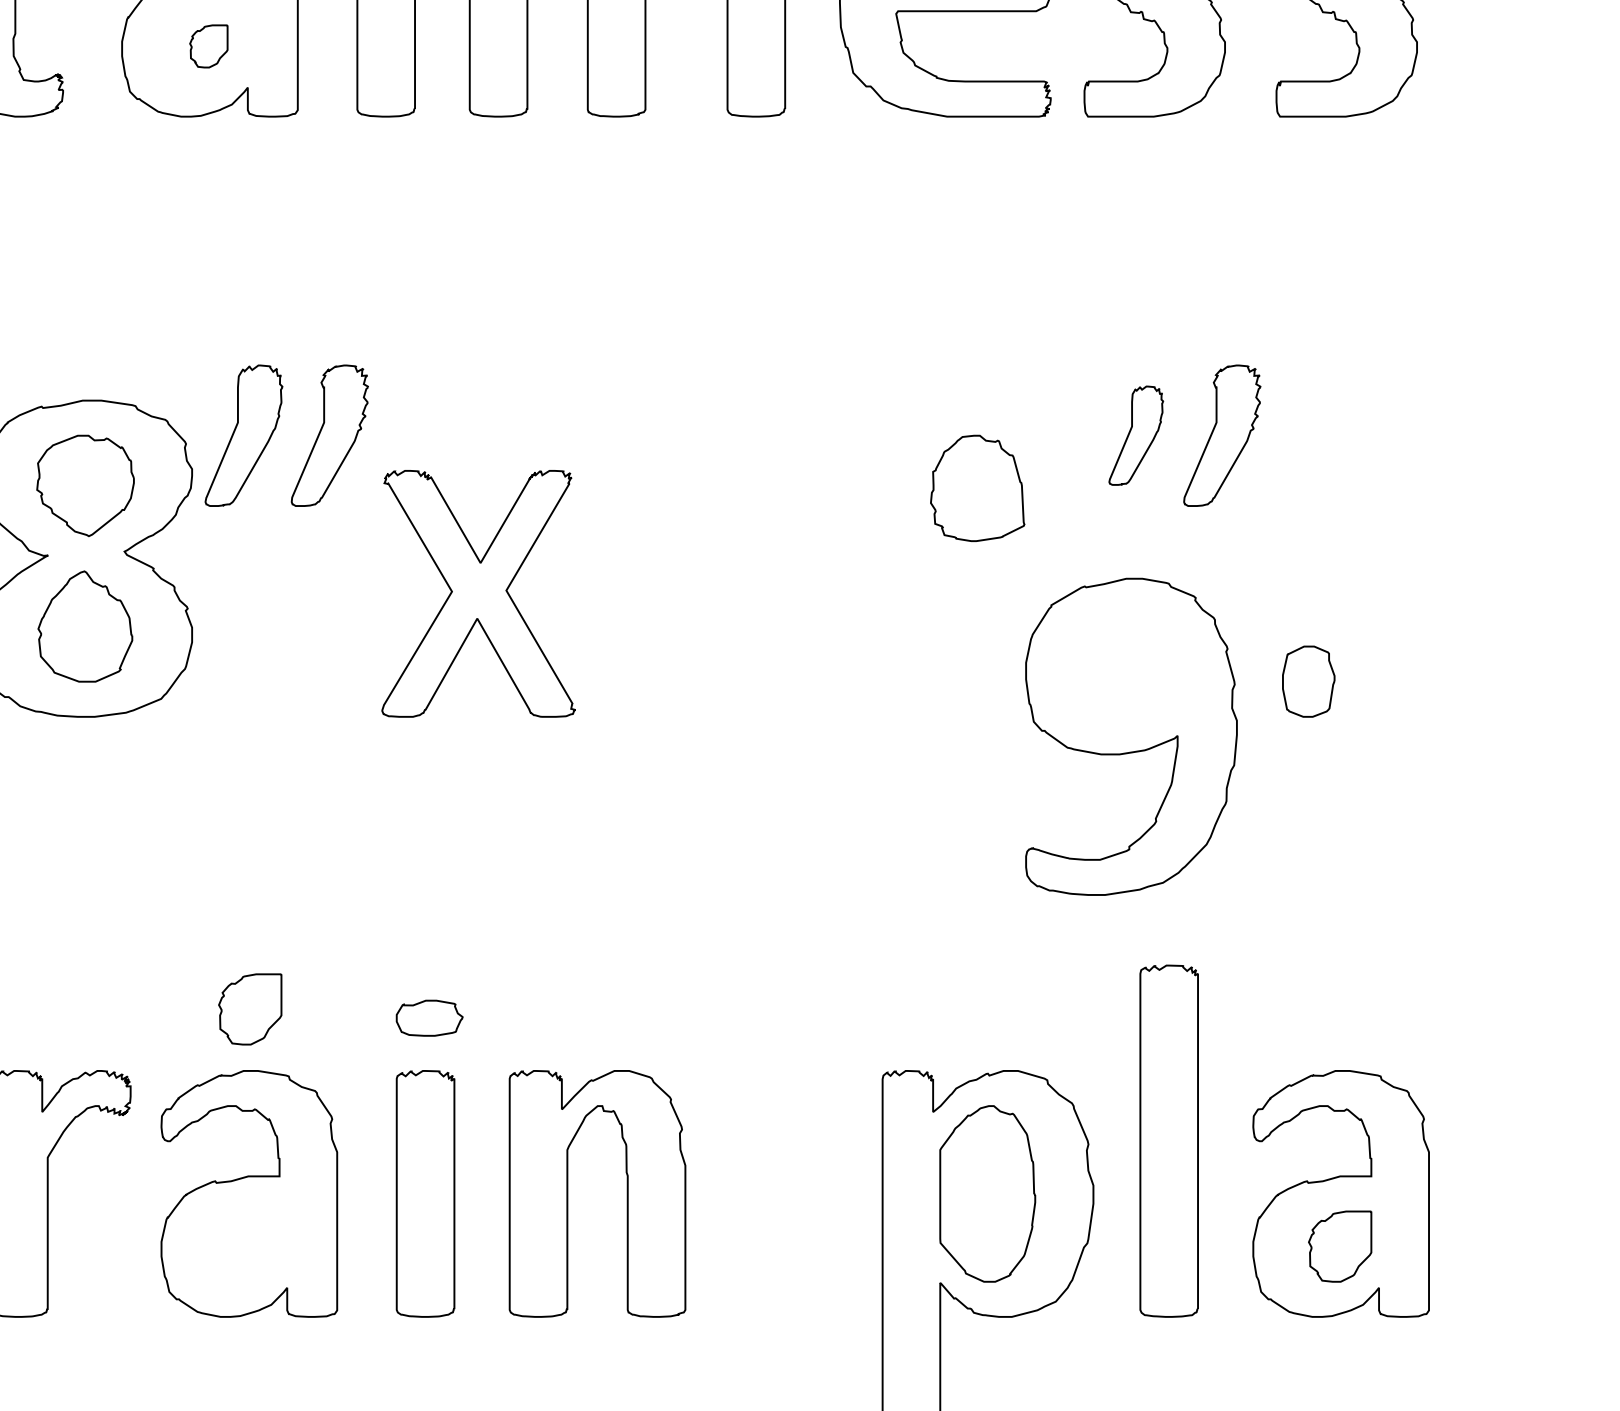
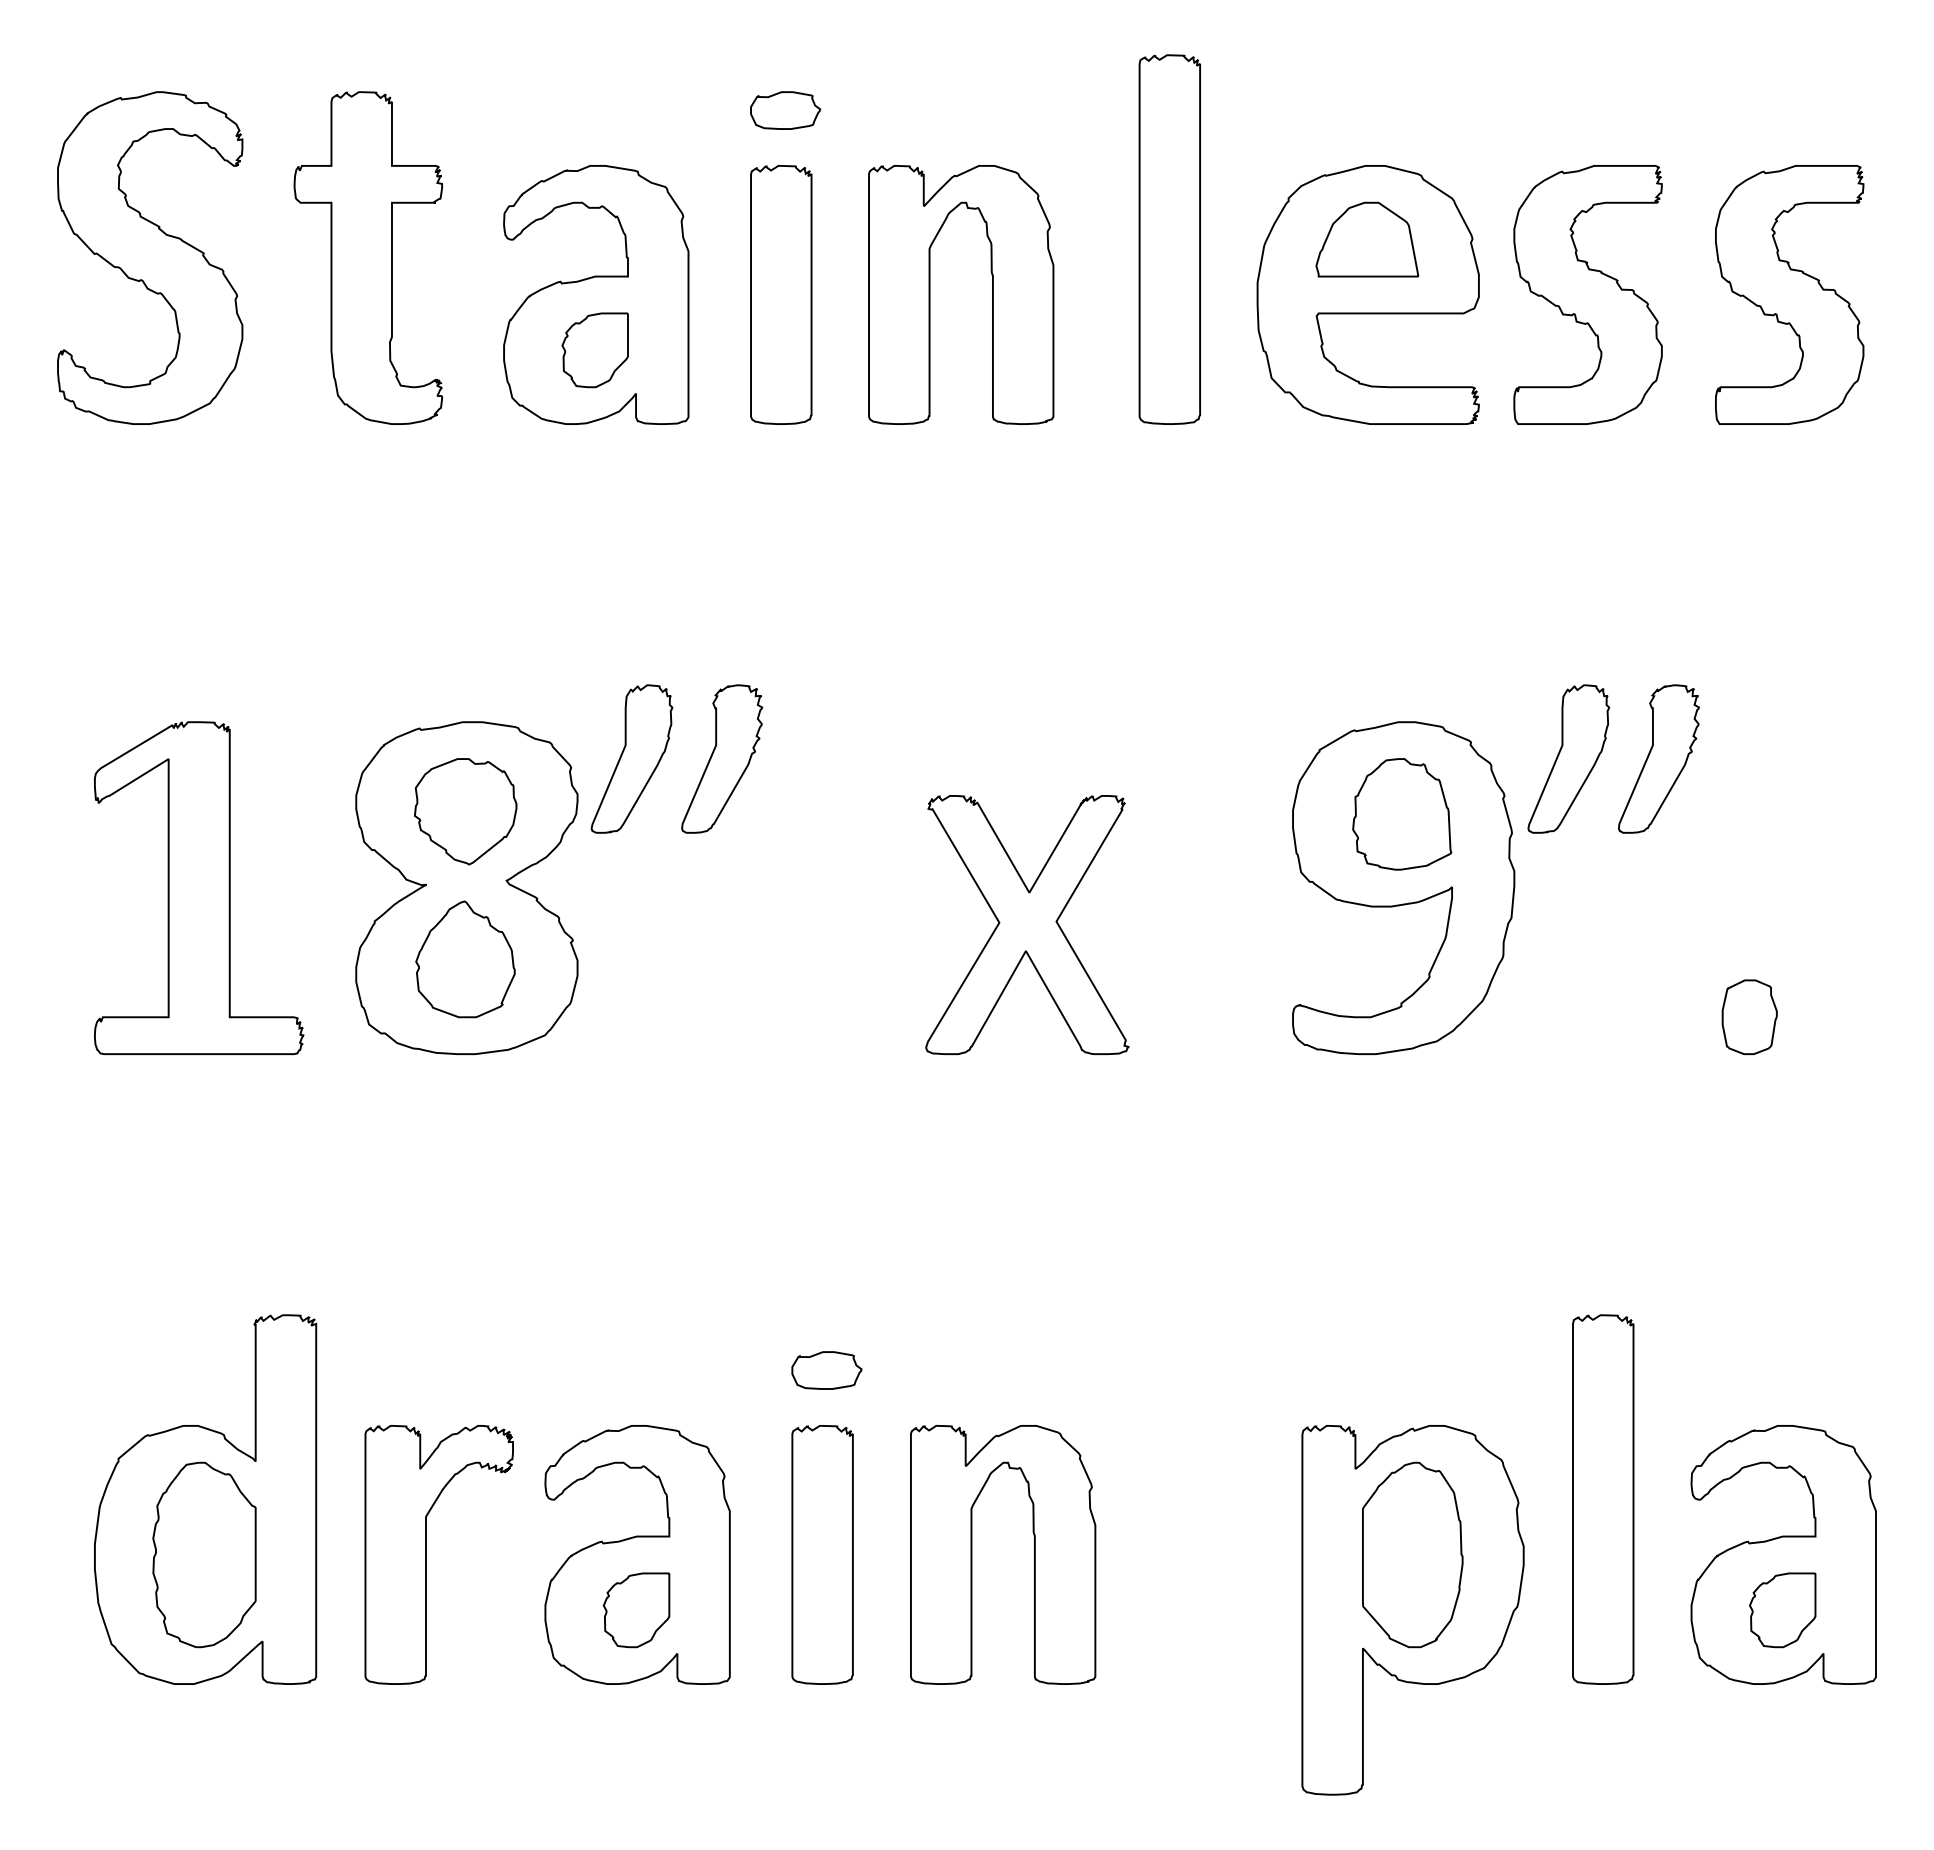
part: (208, 46) -> (594, 350), size x1.67
part: (1136, 435) -> (1568, 758), size x1.43
part: (478, 593) -> (1027, 924), moved
part: (1131, 736) -> (1403, 887), moved
part: (250, 1009) -> (636, 1610), moved

